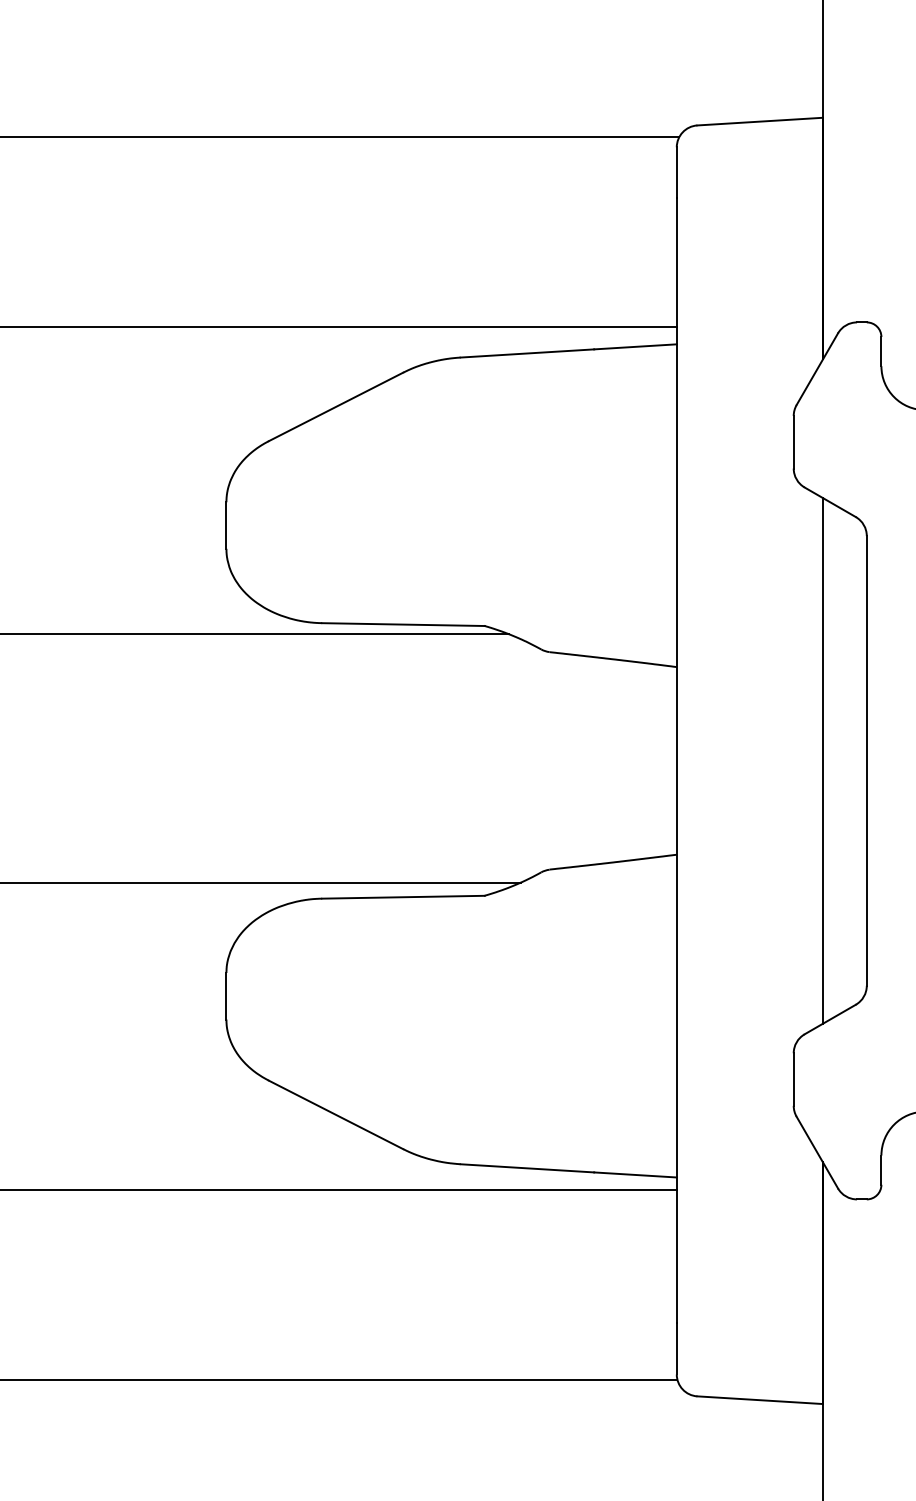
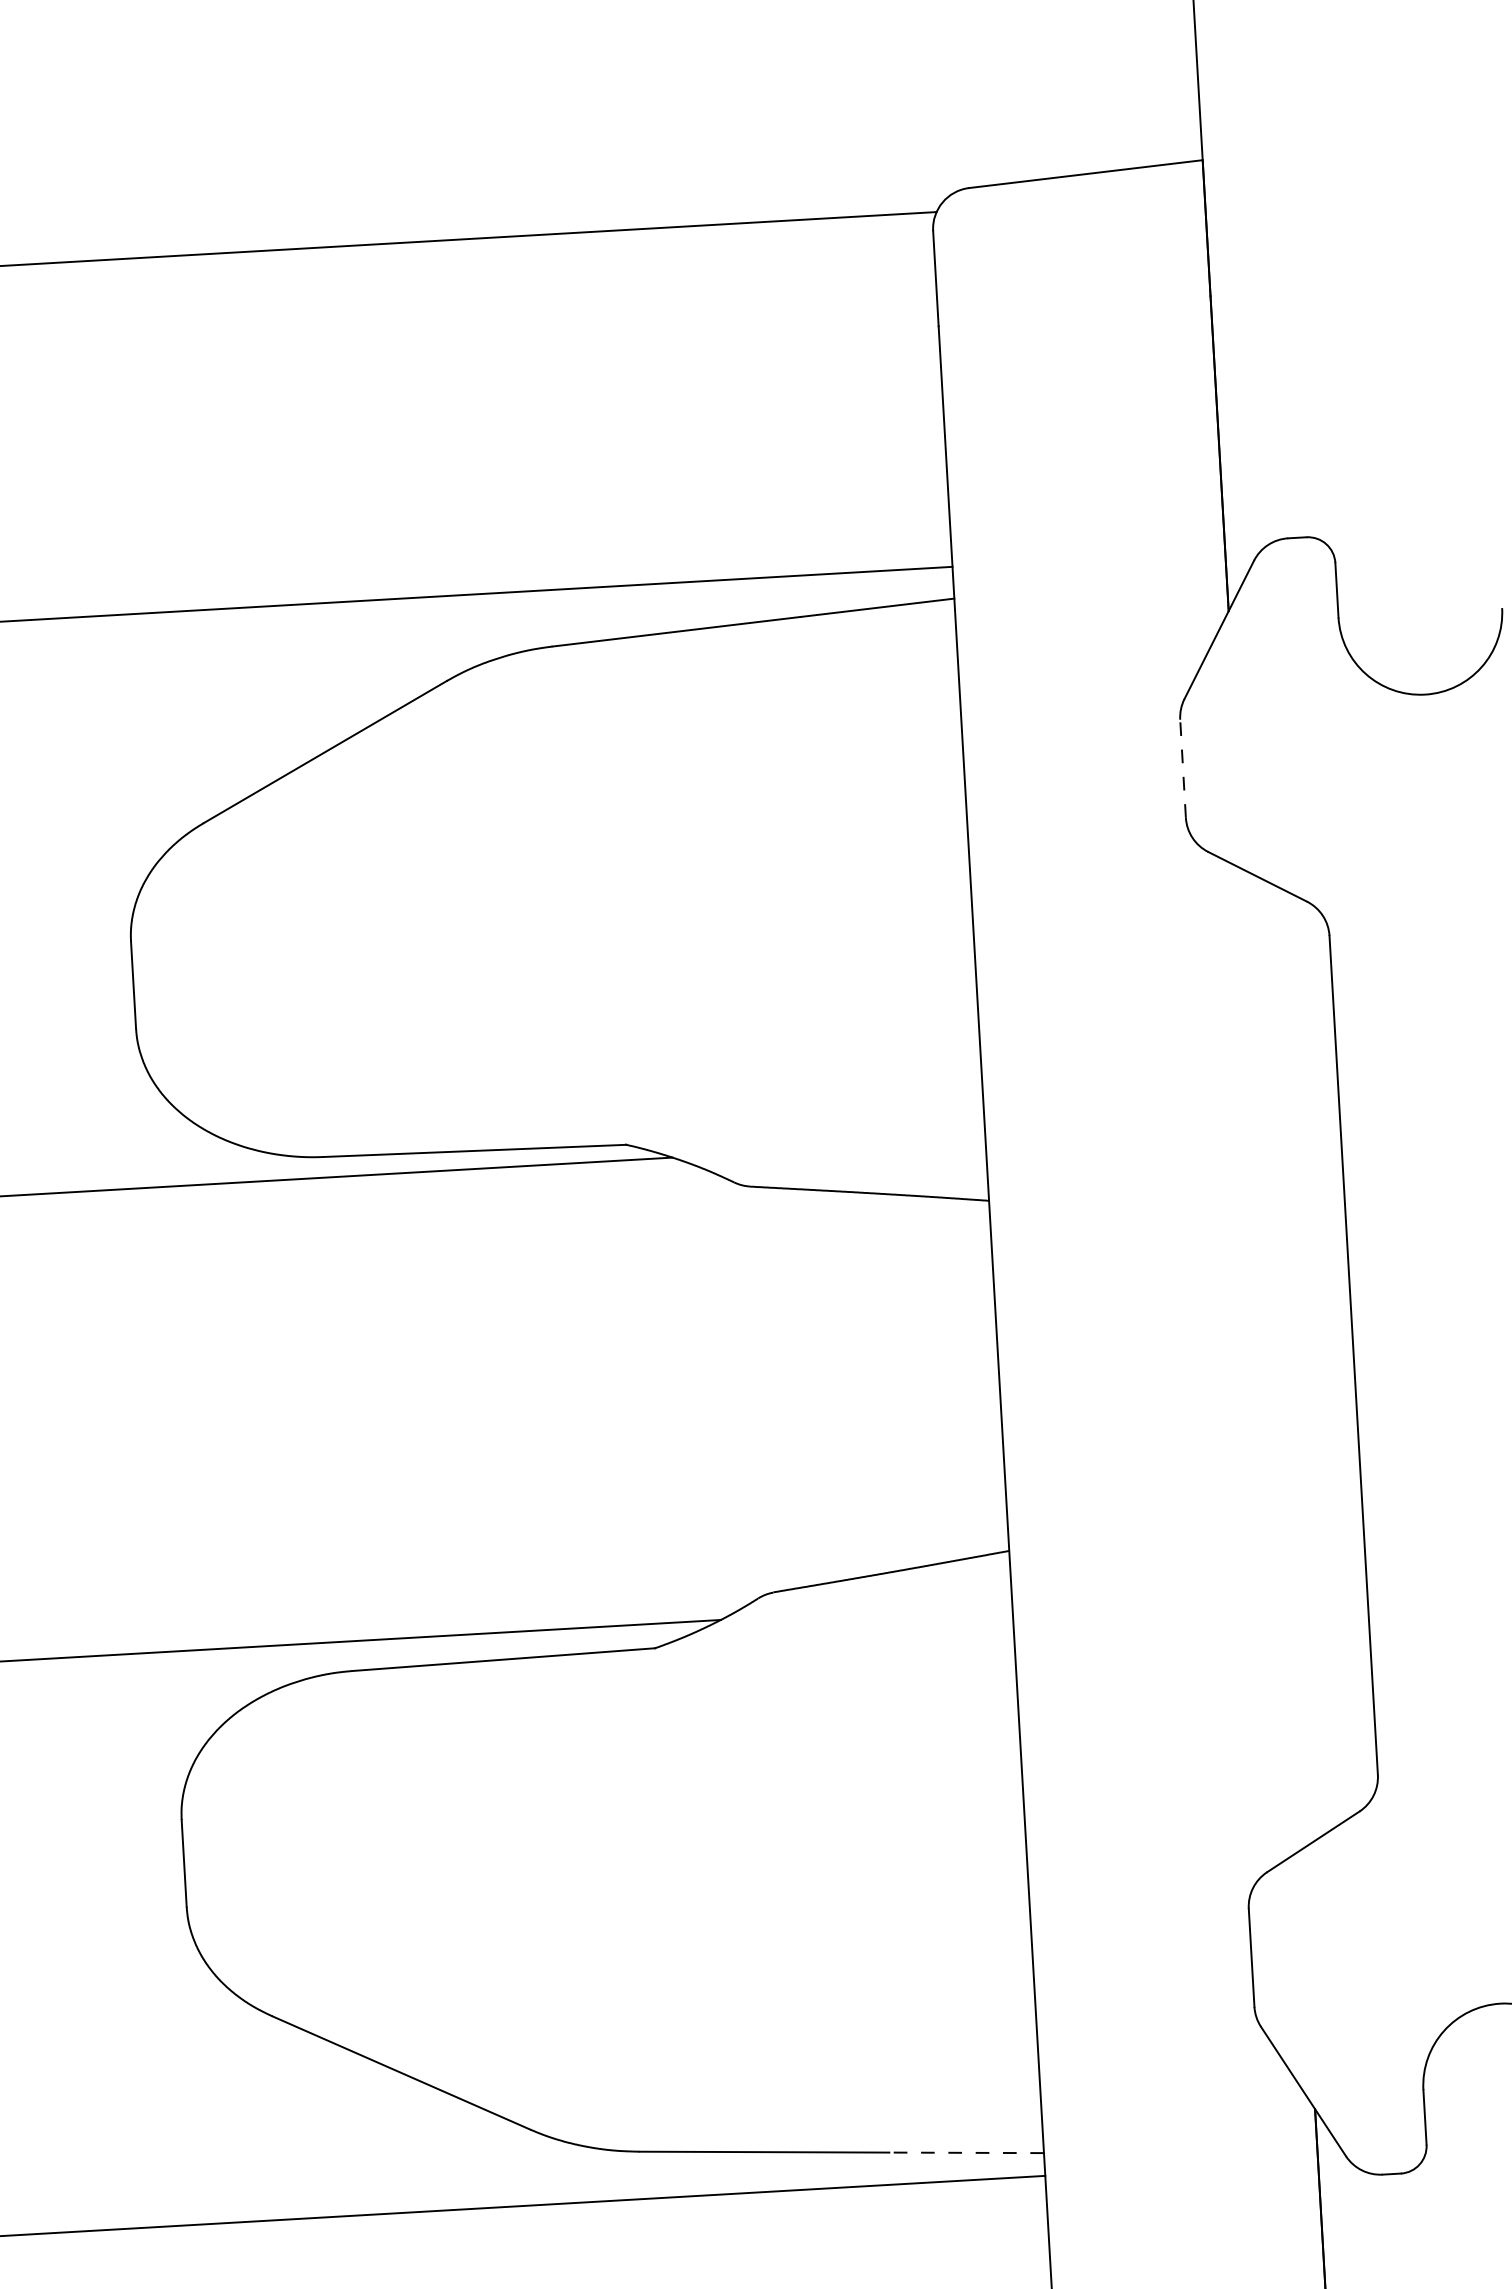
line: (793, 441) -> (1182, 767), solid -> dashed
line: (822, 760) -> (1270, 1359), removed
line: (634, 1174) -> (964, 2152), solid -> dashed

